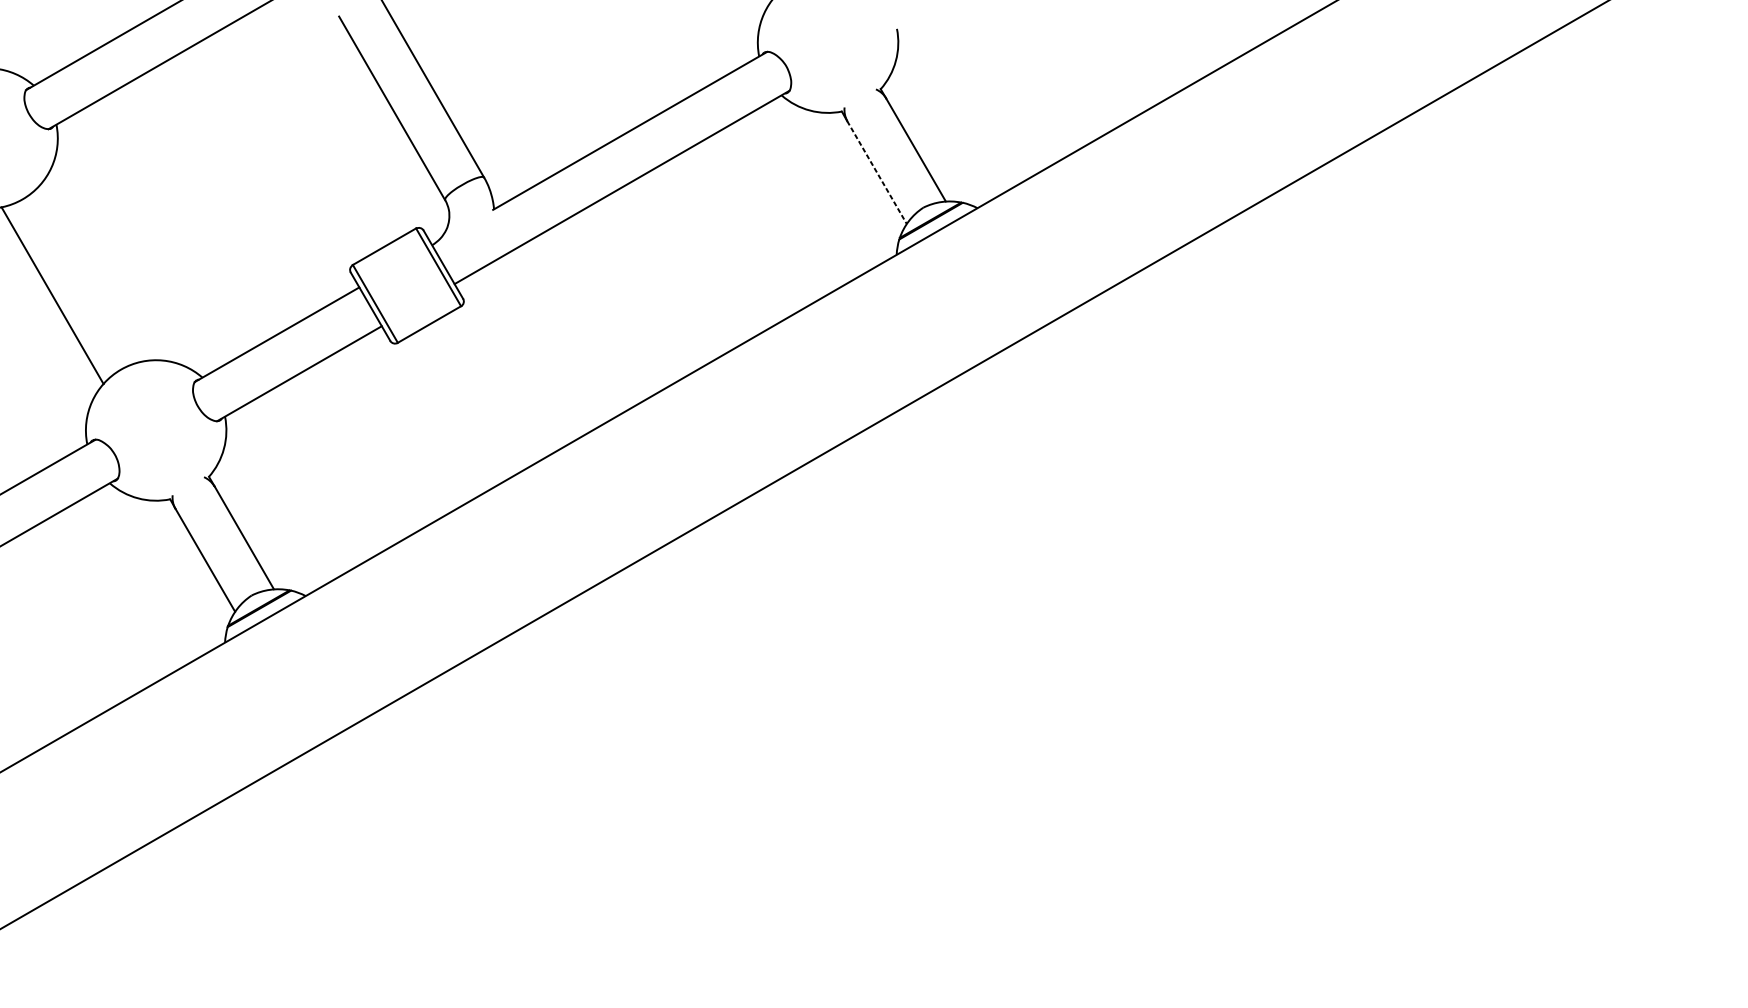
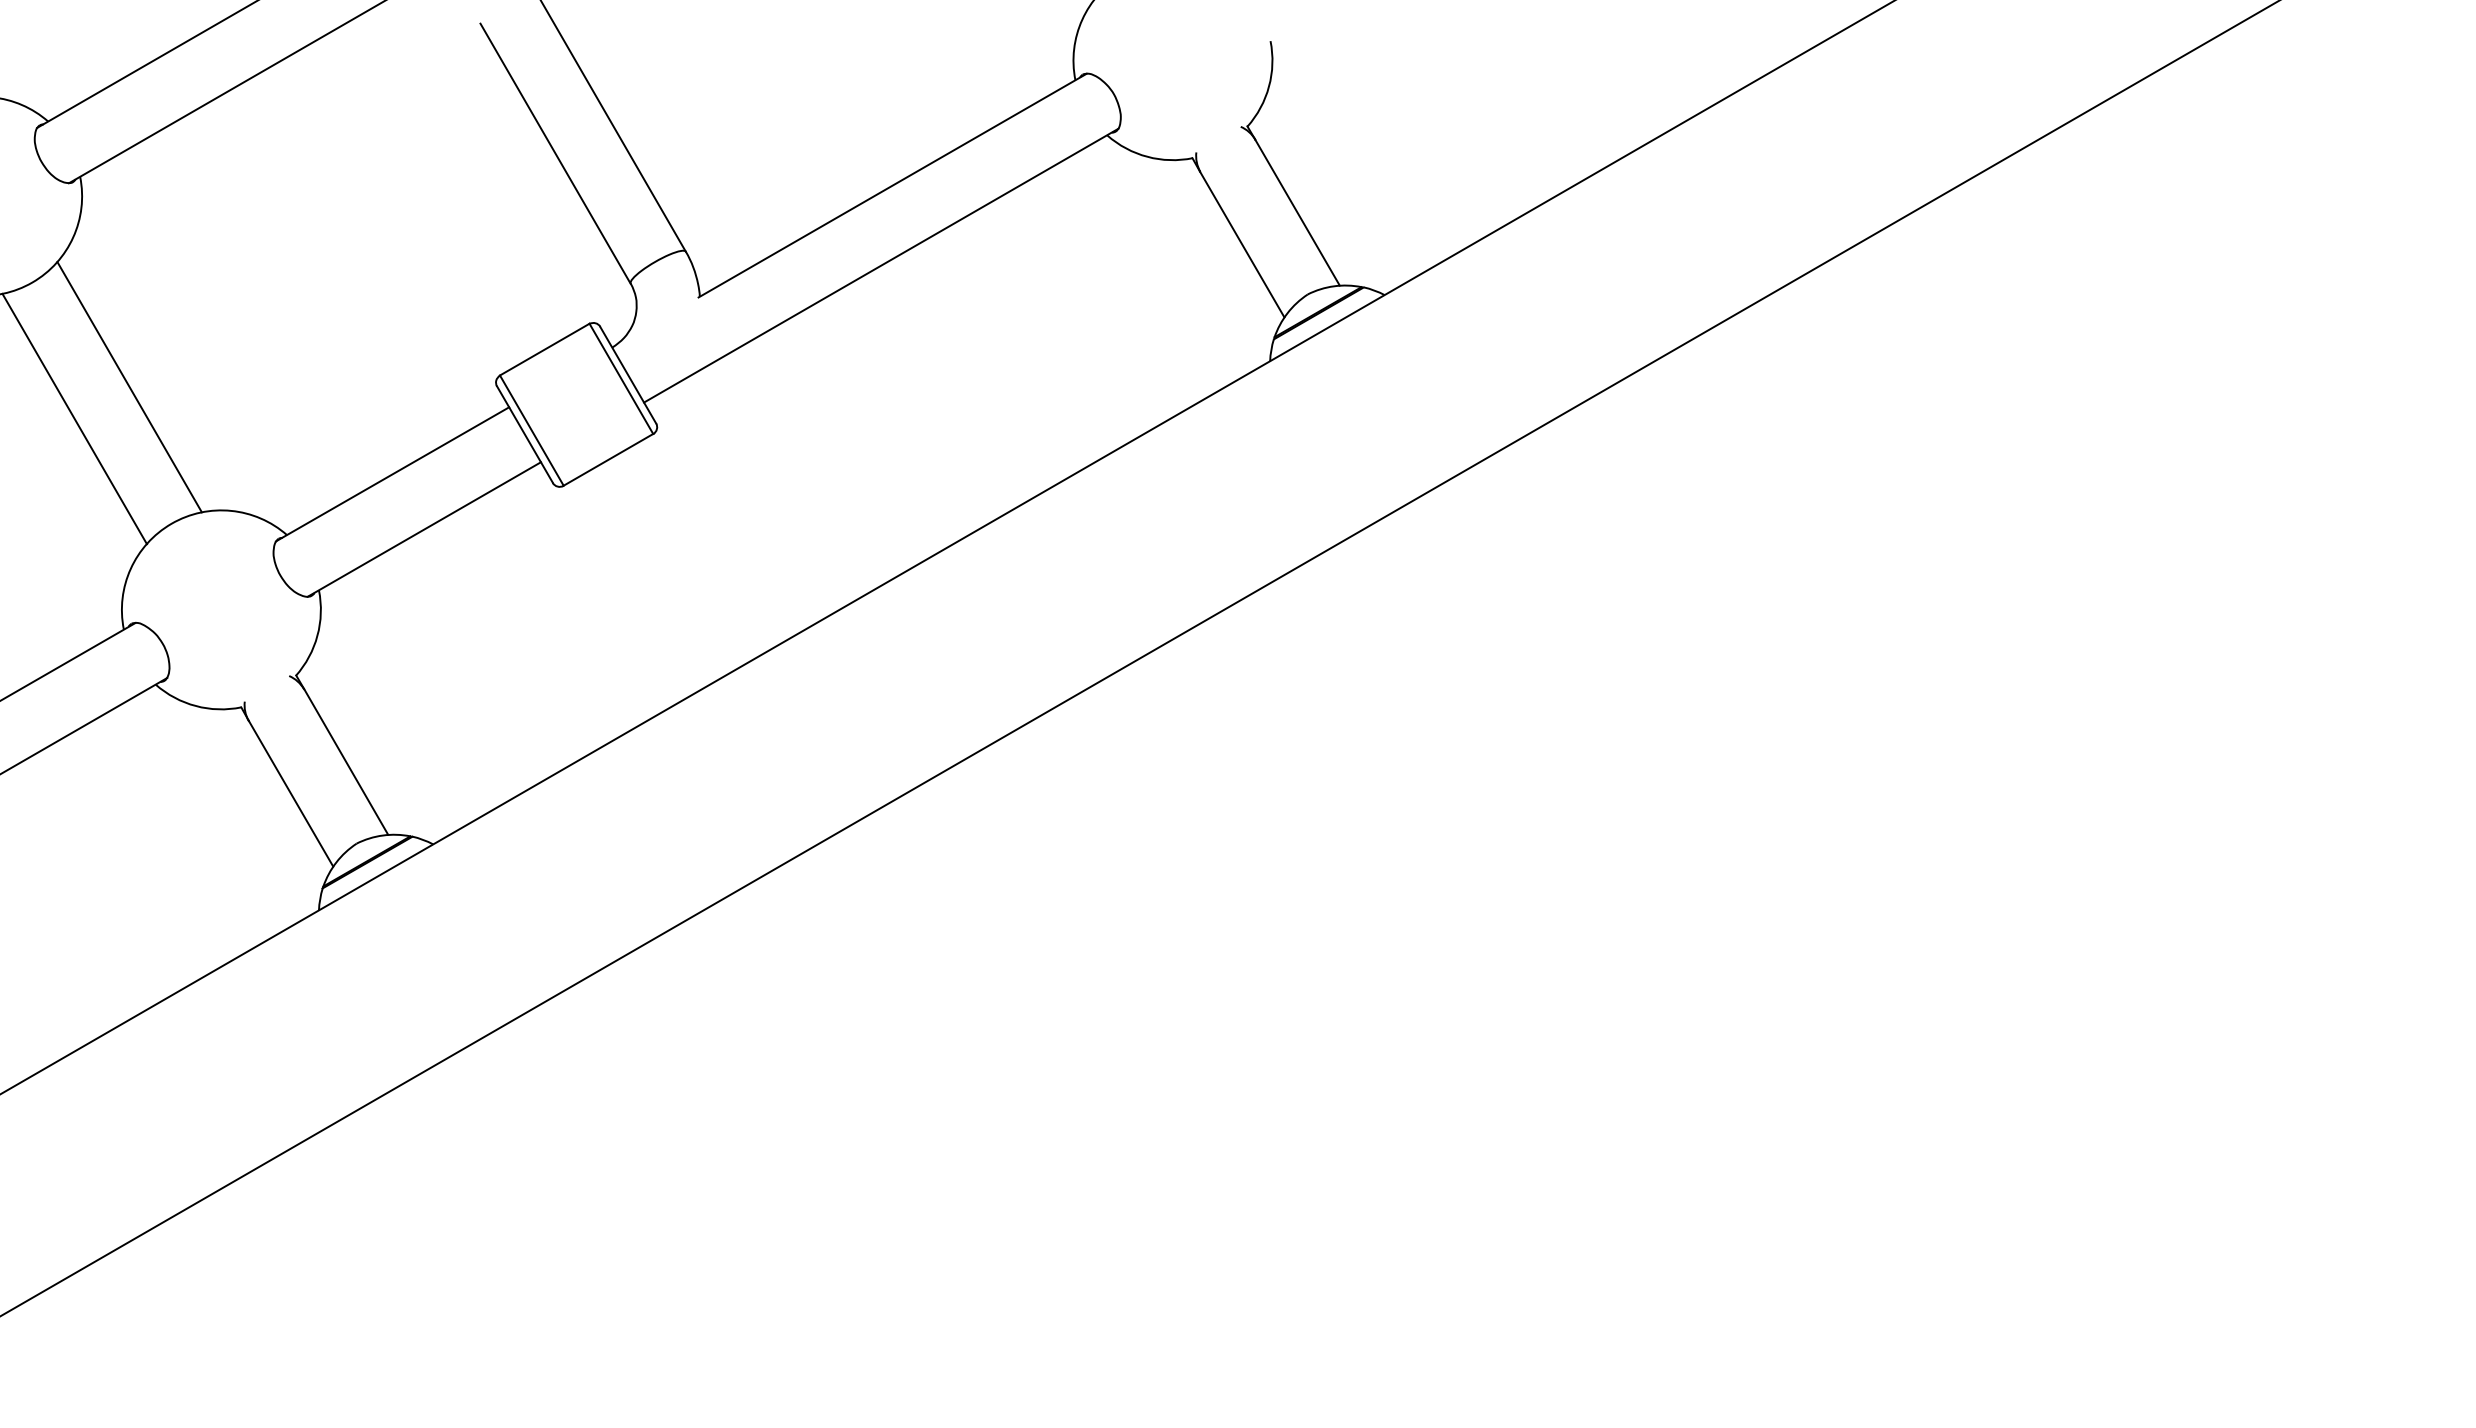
line: (877, 172) -> (1242, 244), dashed -> solid
line: (91, 273) -> (129, 387), added

